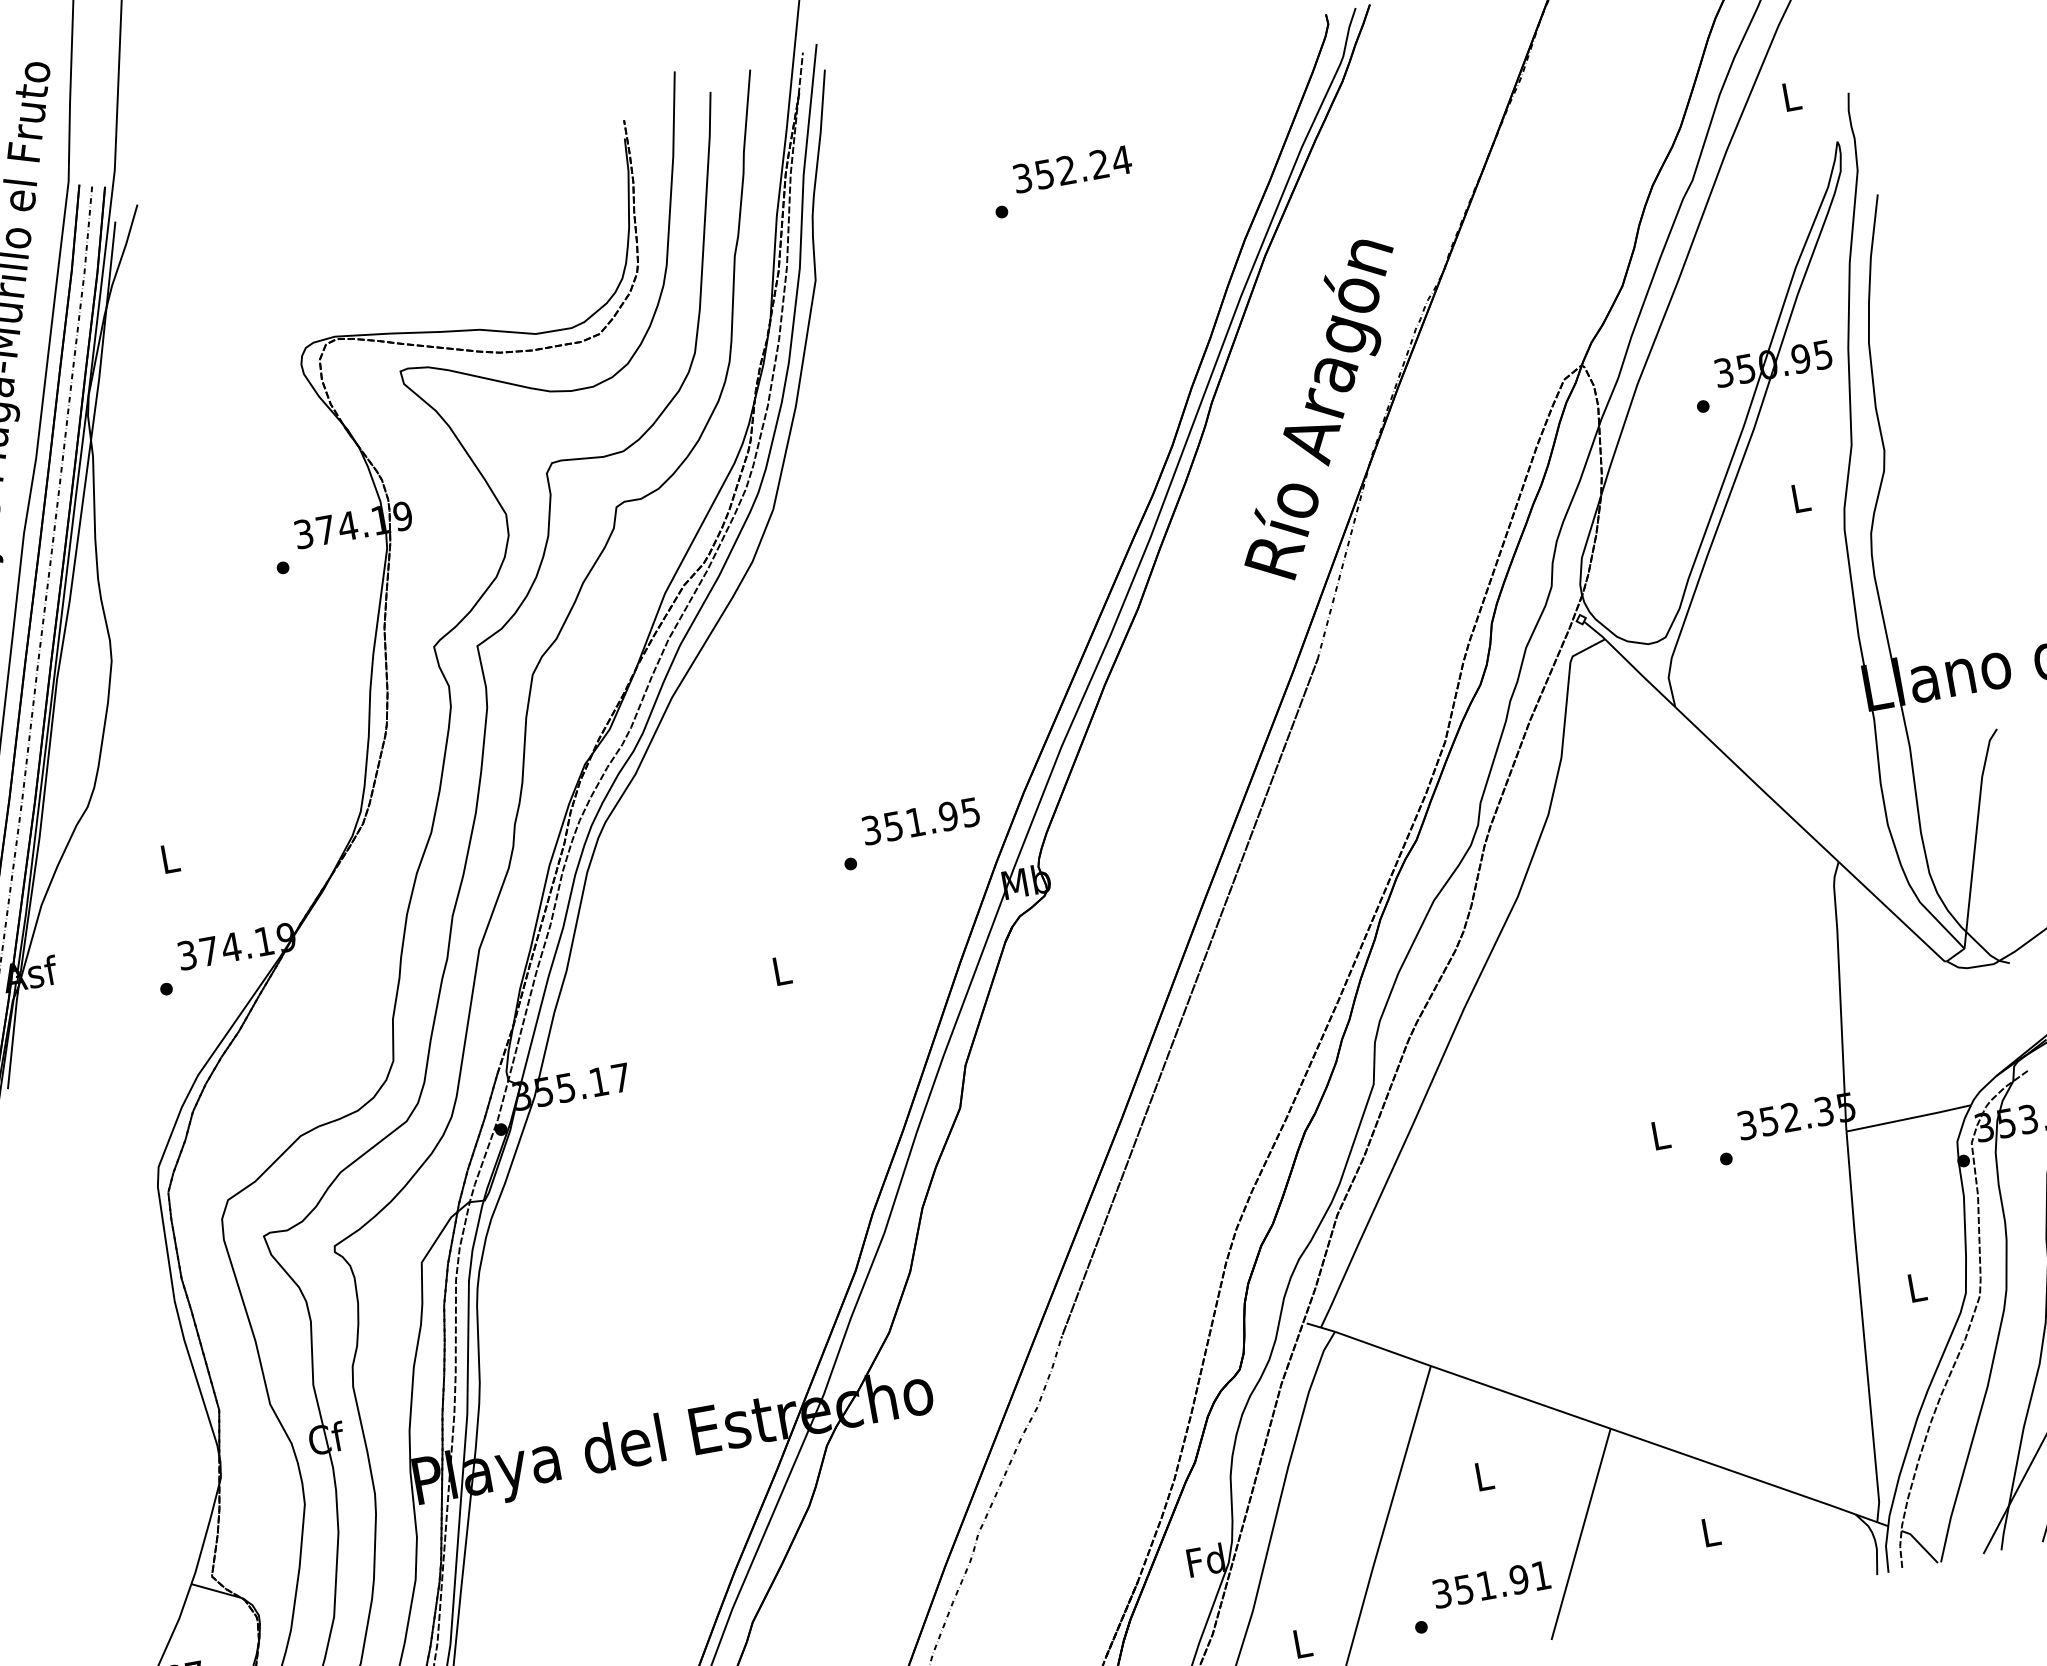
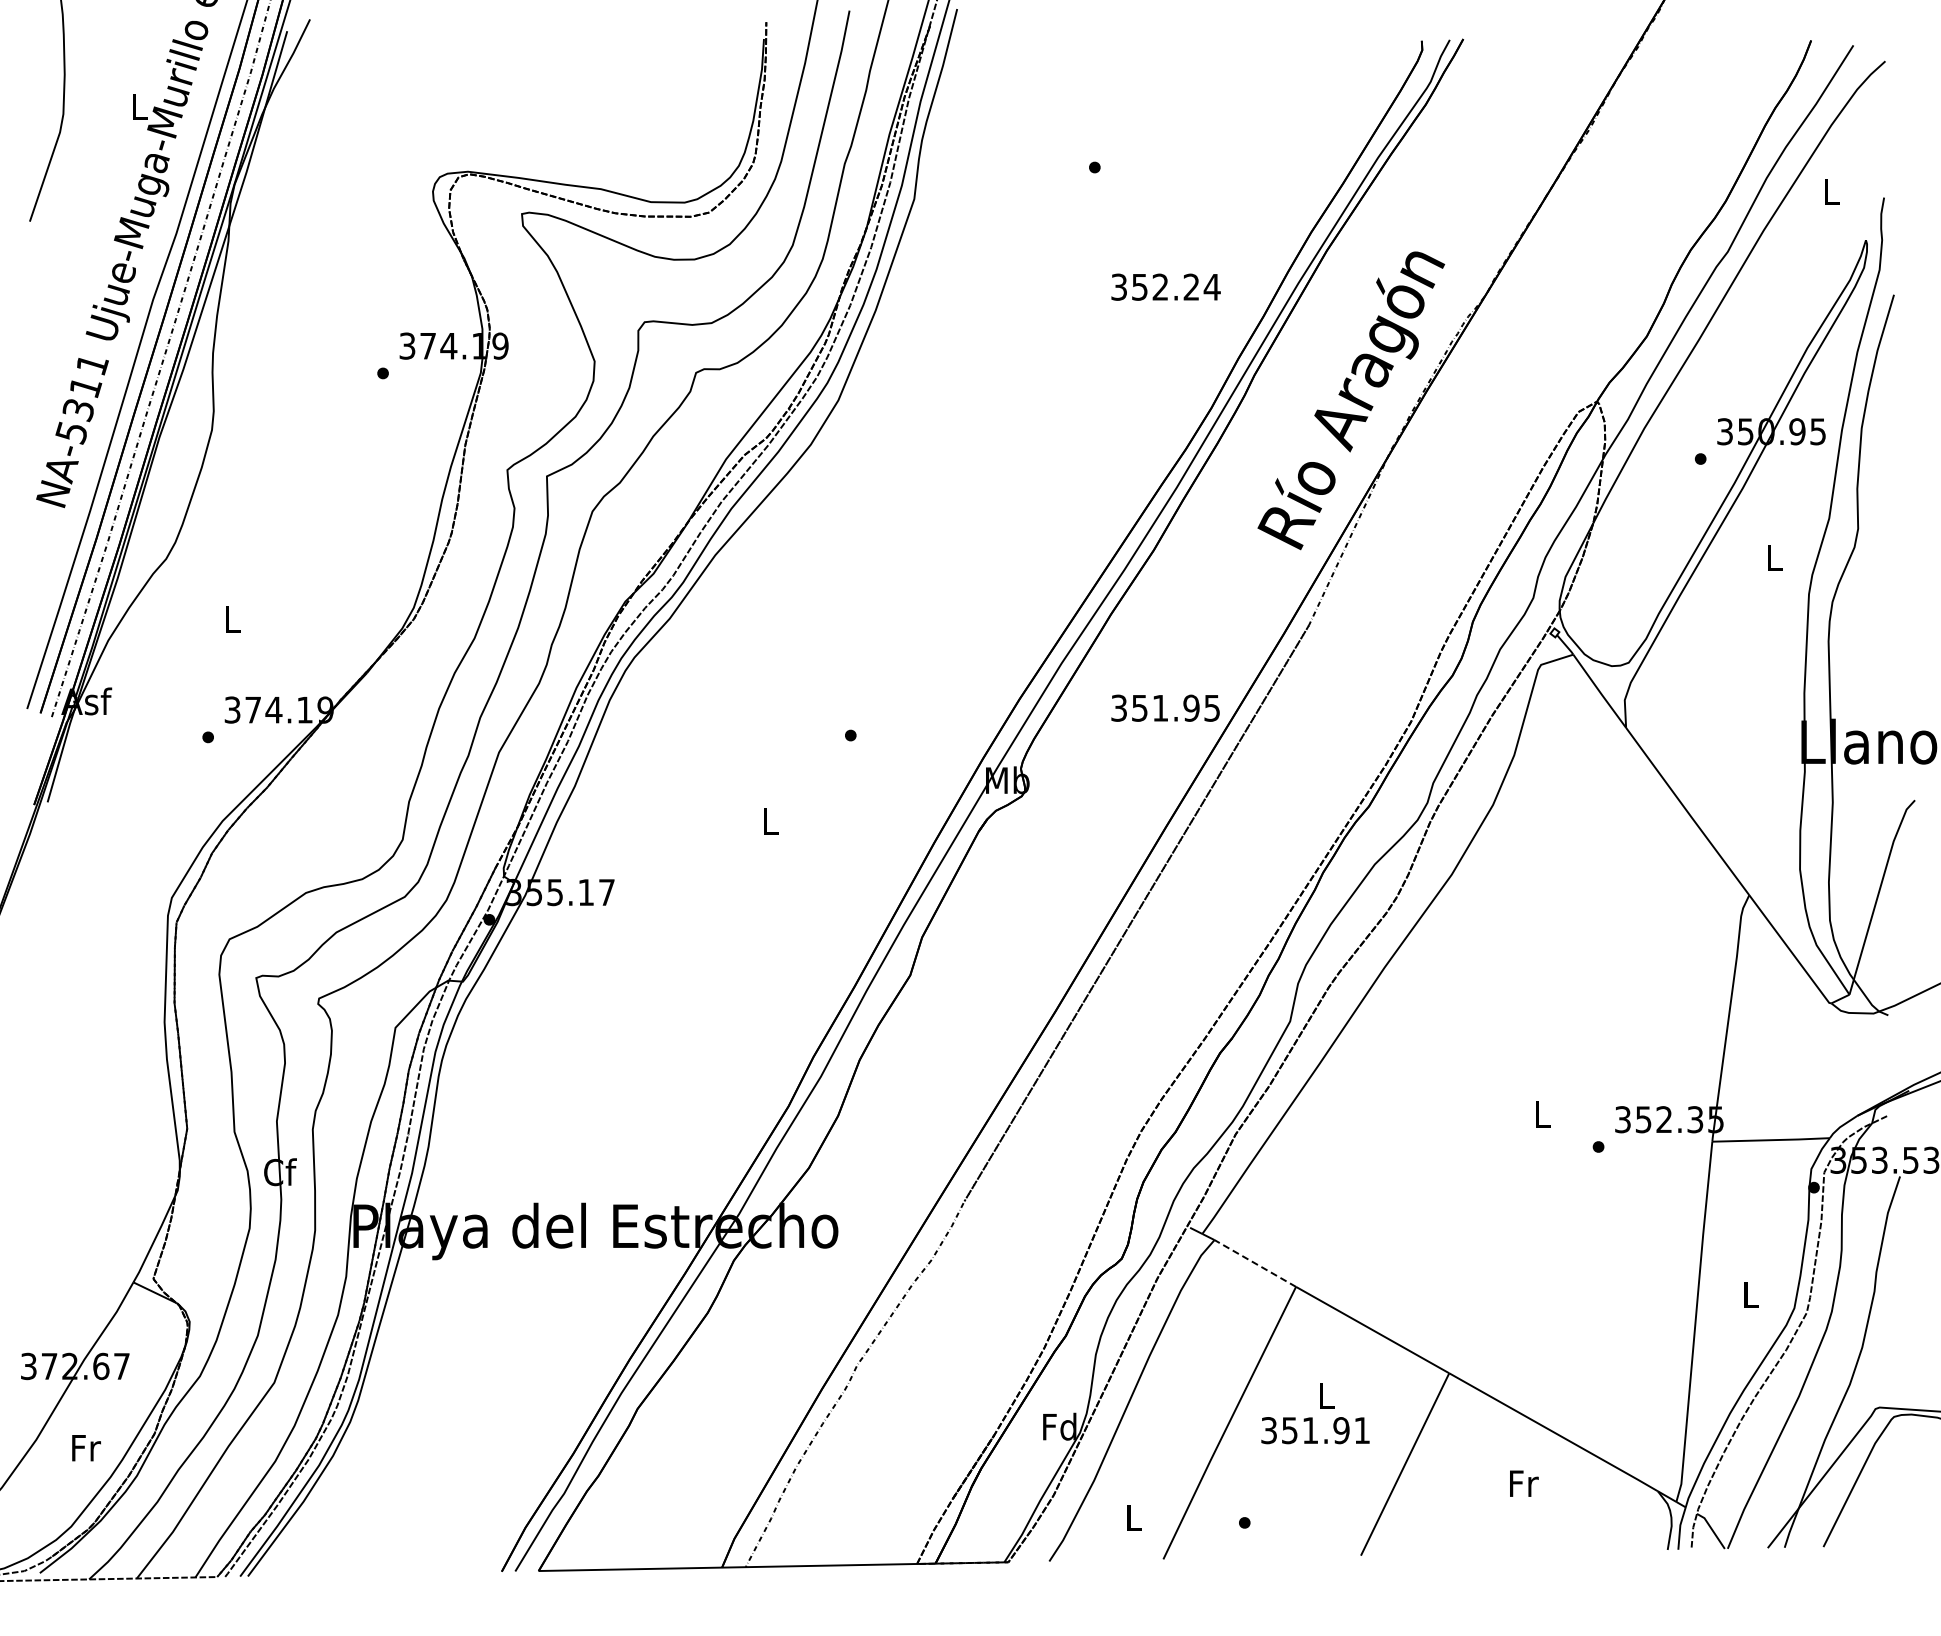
text: (1071, 168) -> (1165, 286), moved
text: (920, 820) -> (1165, 707), moved
line: (1383, 1348) -> (1255, 1263), solid -> dashed
text: (1711, 1531) -> (1524, 1483), L -> Fr
text: (1491, 1584) -> (1315, 1430), moved

